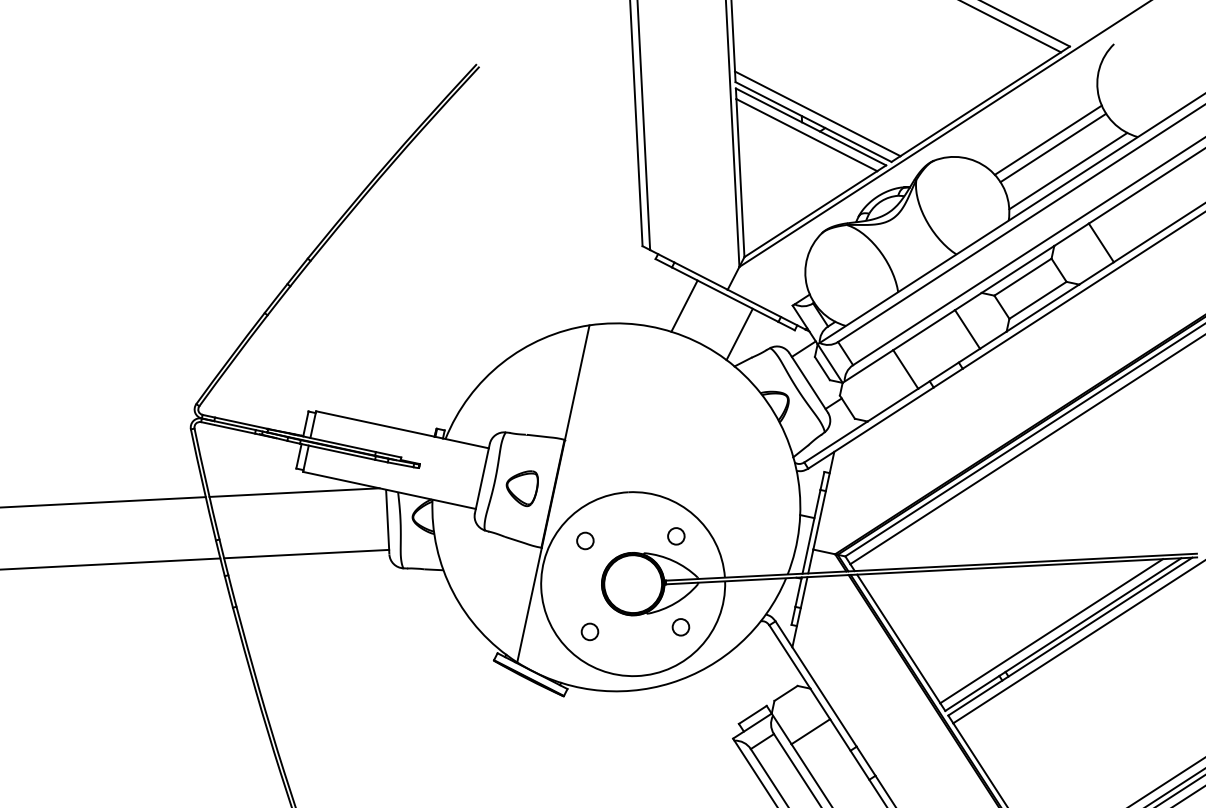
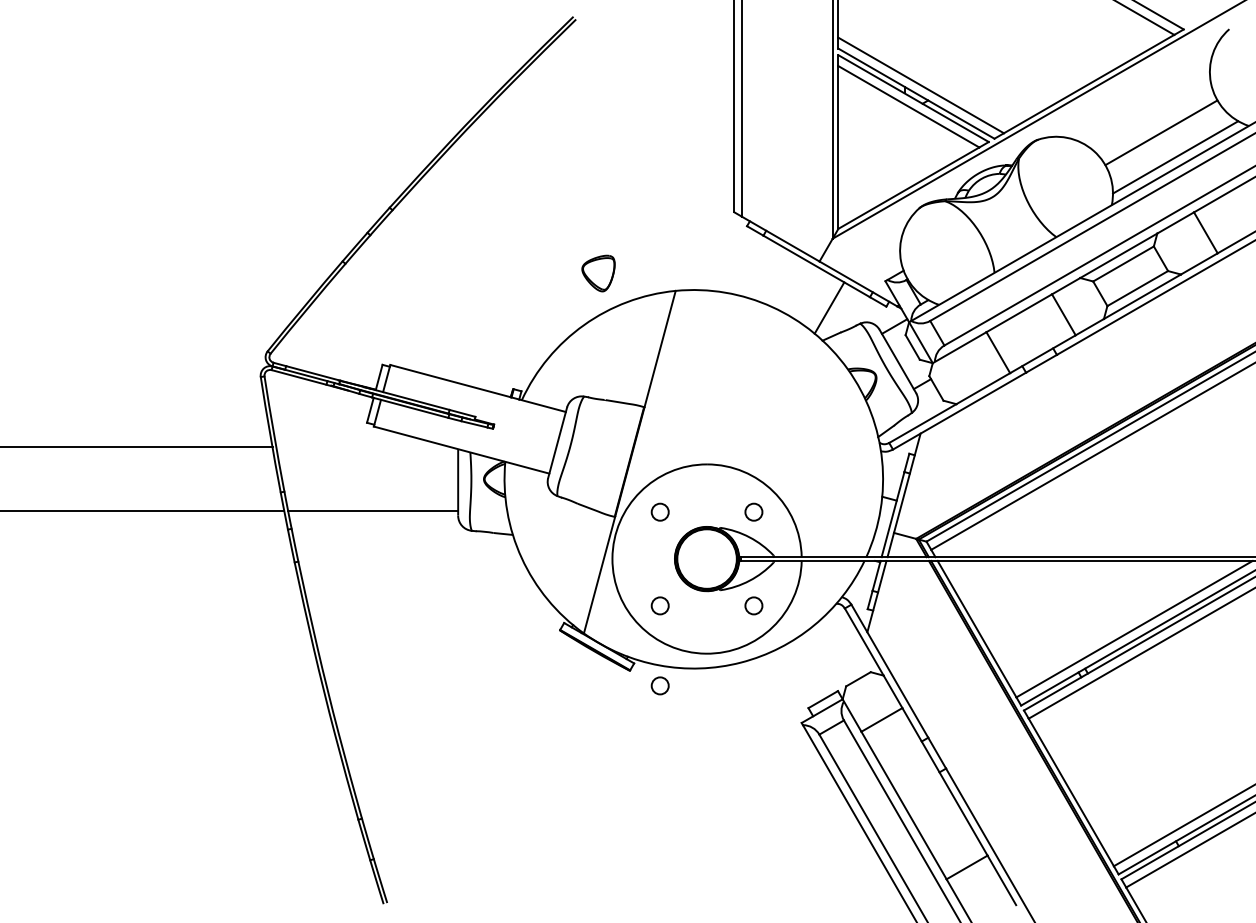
line: (1048, 140) -> (1156, 124), removed
line: (684, 305) -> (774, 275), removed
part: (522, 488) -> (598, 273), moved
line: (294, 492) -> (363, 447), removed
circle: (593, 709) -> (659, 685), added

